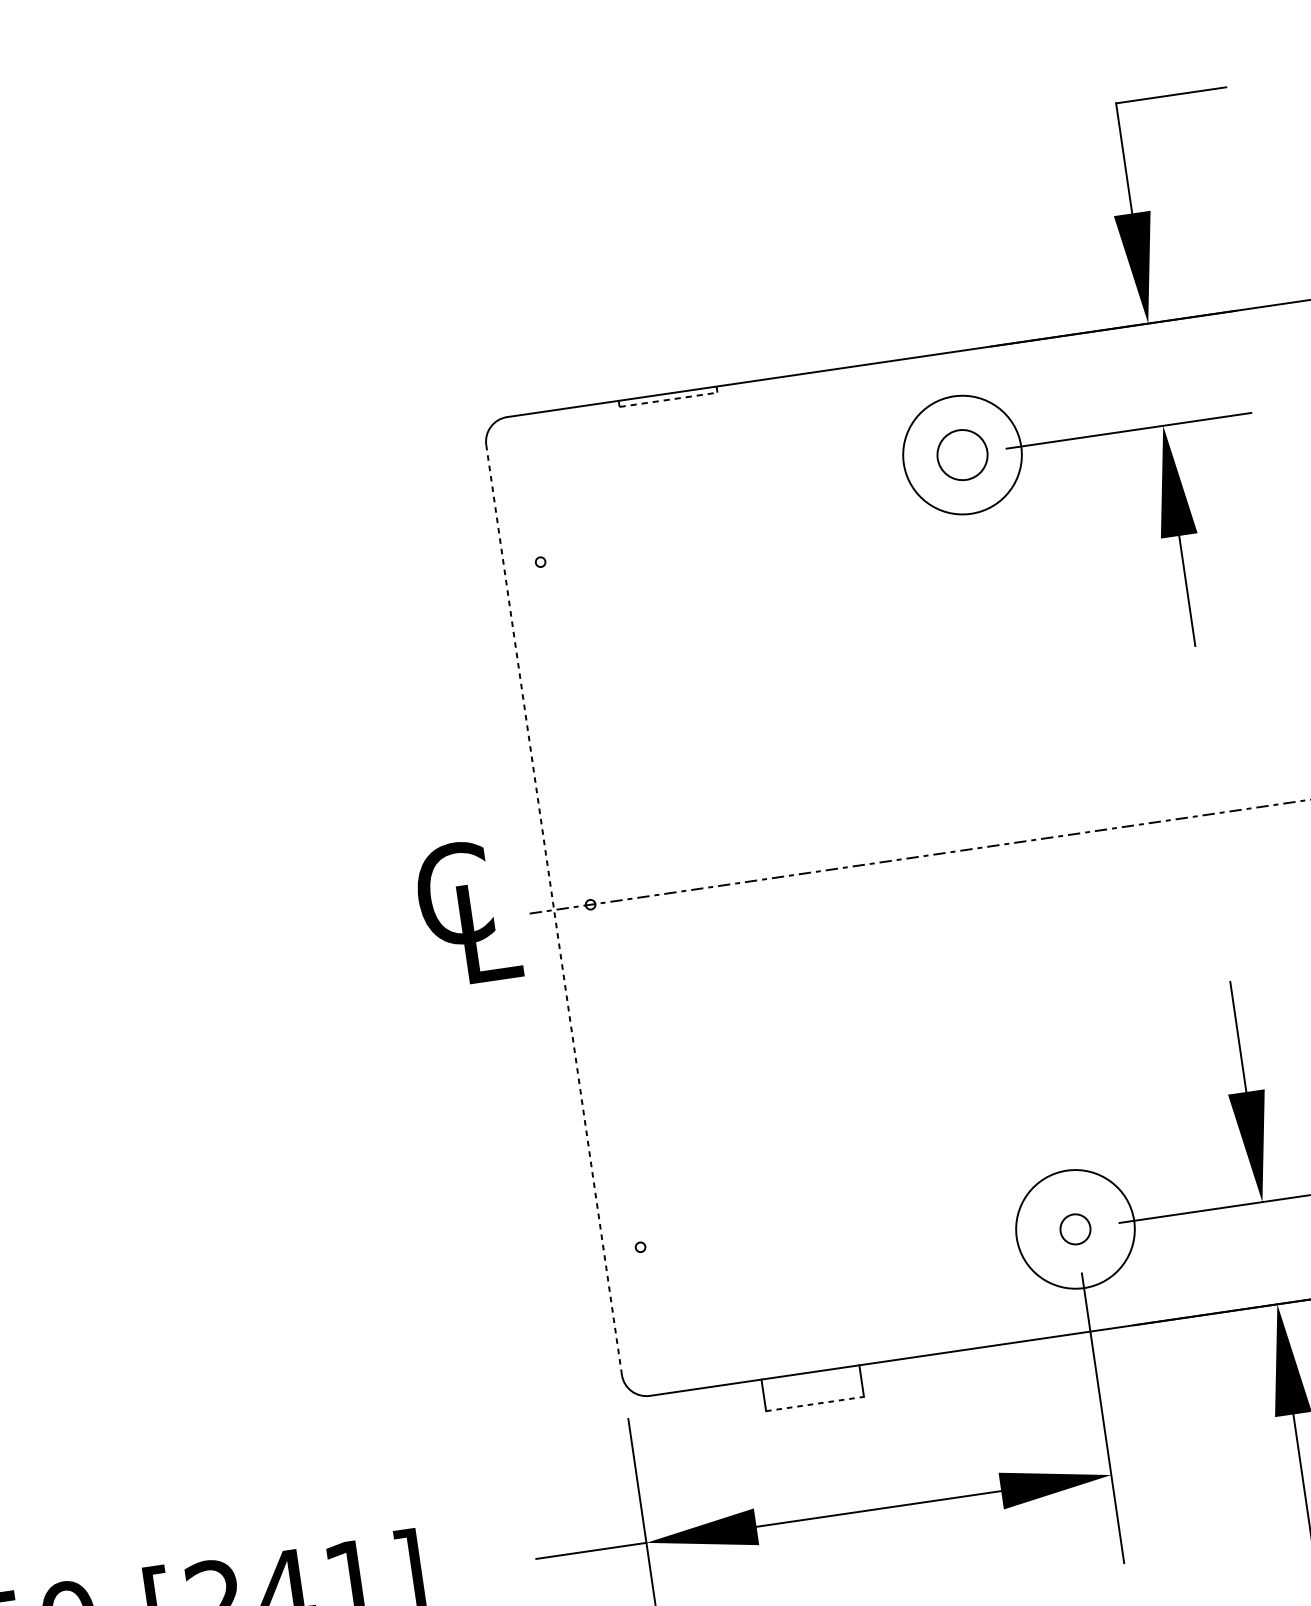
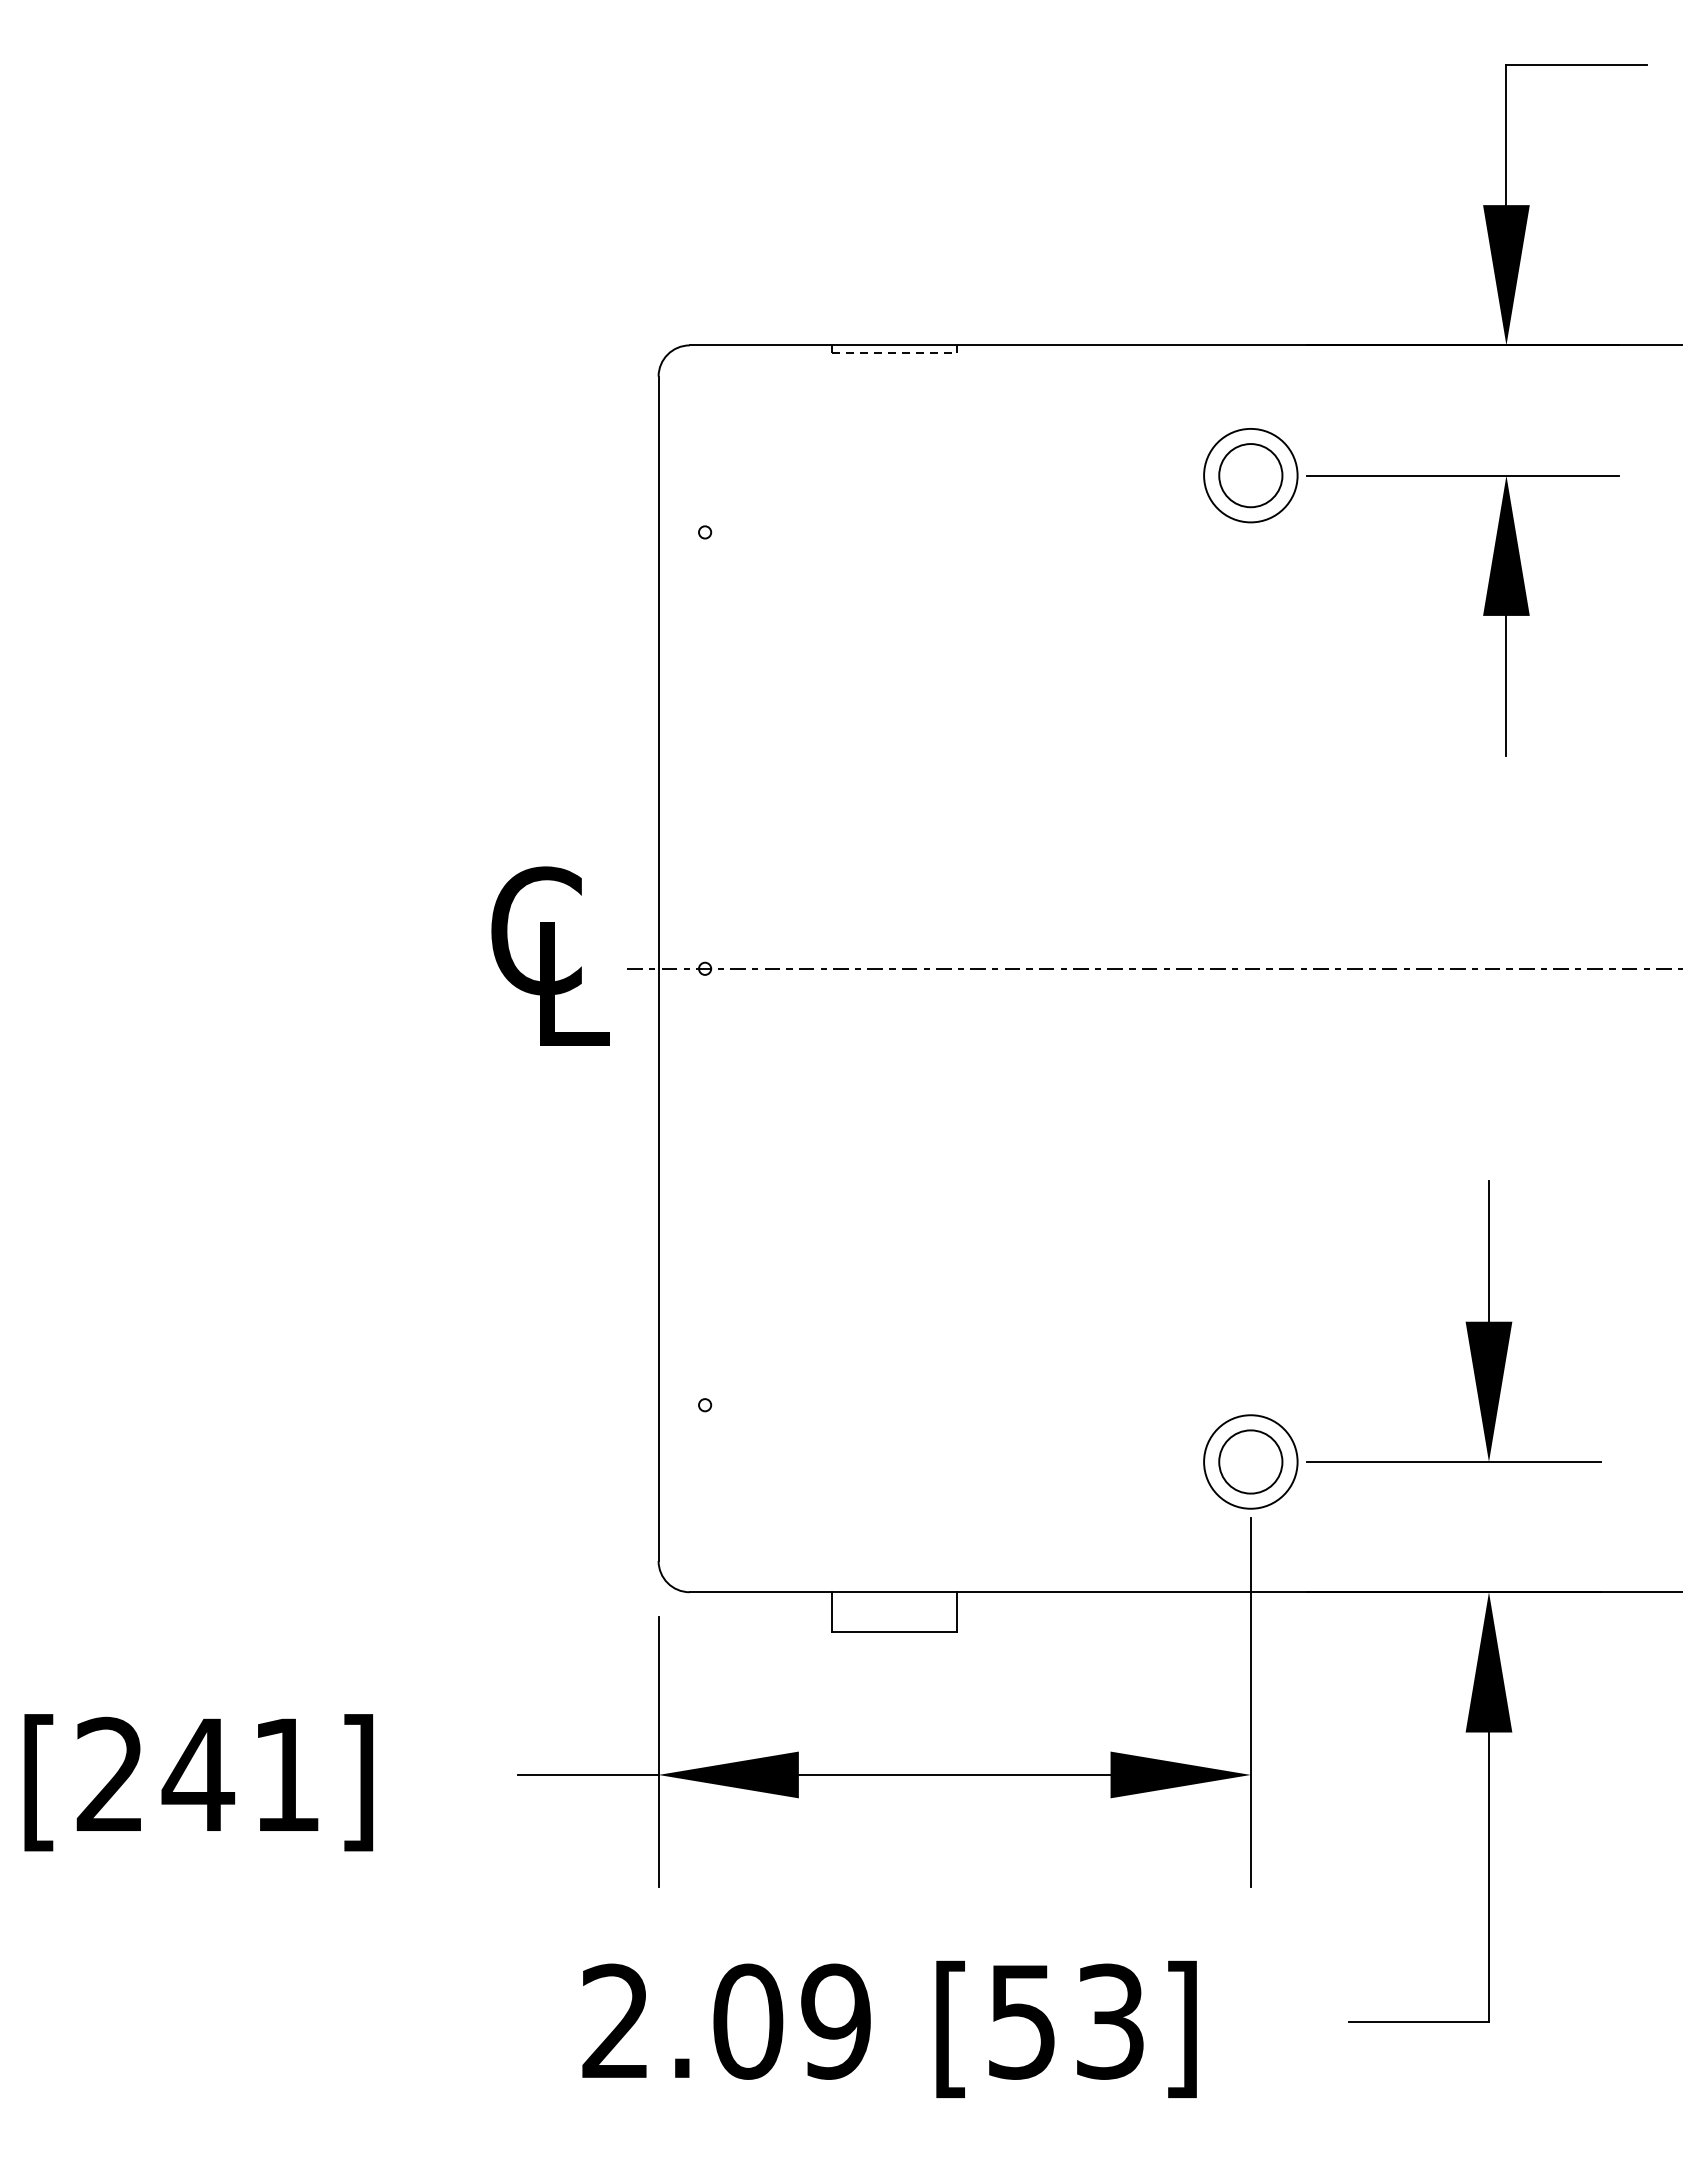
circle: (962, 455) -> (1250, 475), size x0.62
line: (554, 909) -> (658, 968), dashed -> solid
circle: (1075, 1229) -> (1250, 1461), size x0.62
circle: (1075, 1229) -> (1250, 1461), size x1.67
line: (815, 1404) -> (894, 1632), dashed -> solid

